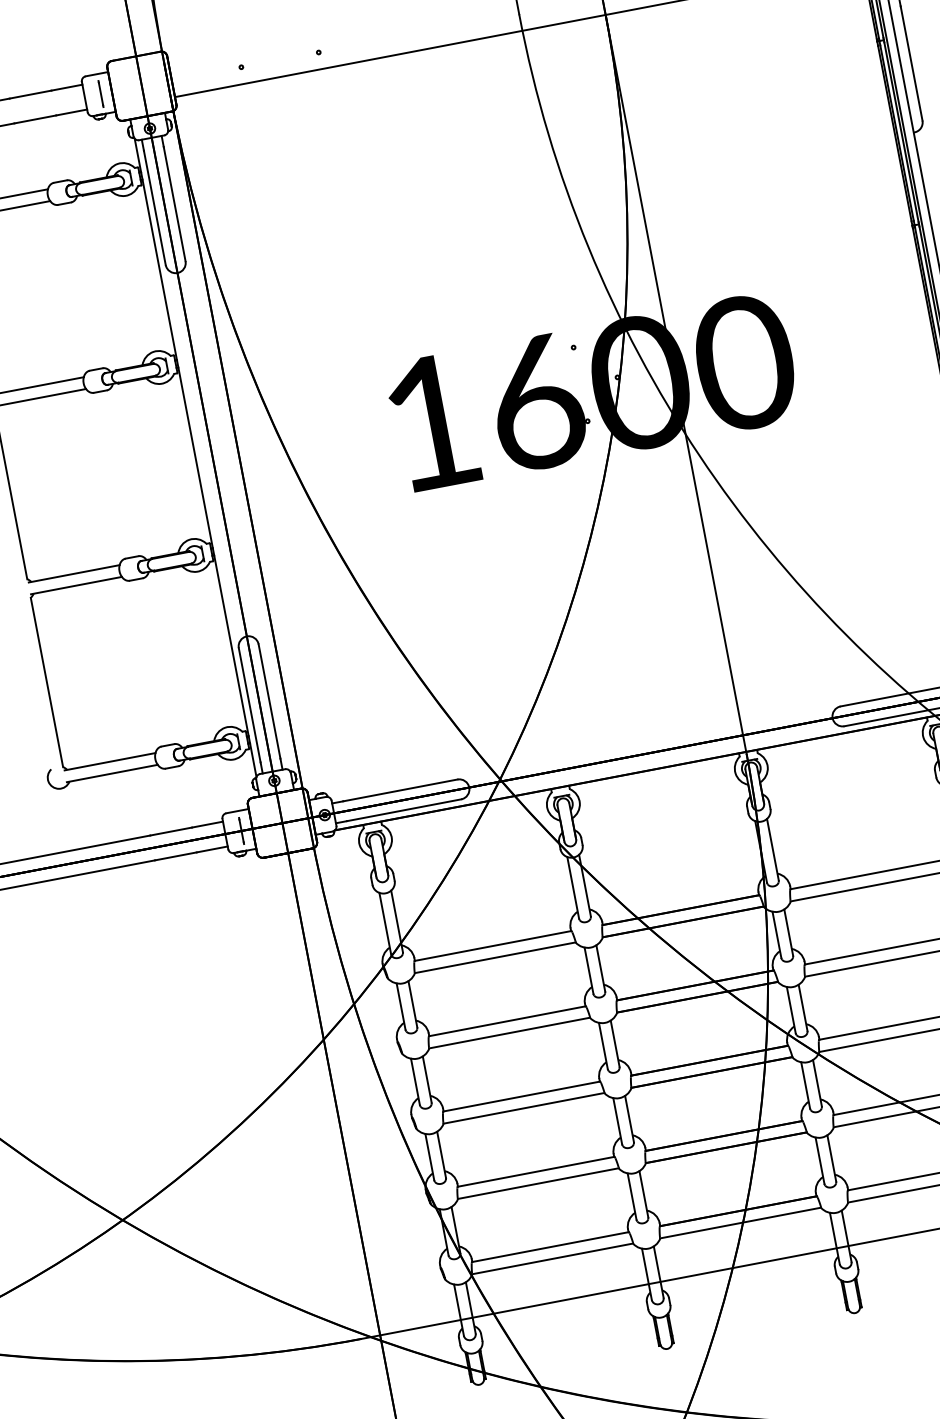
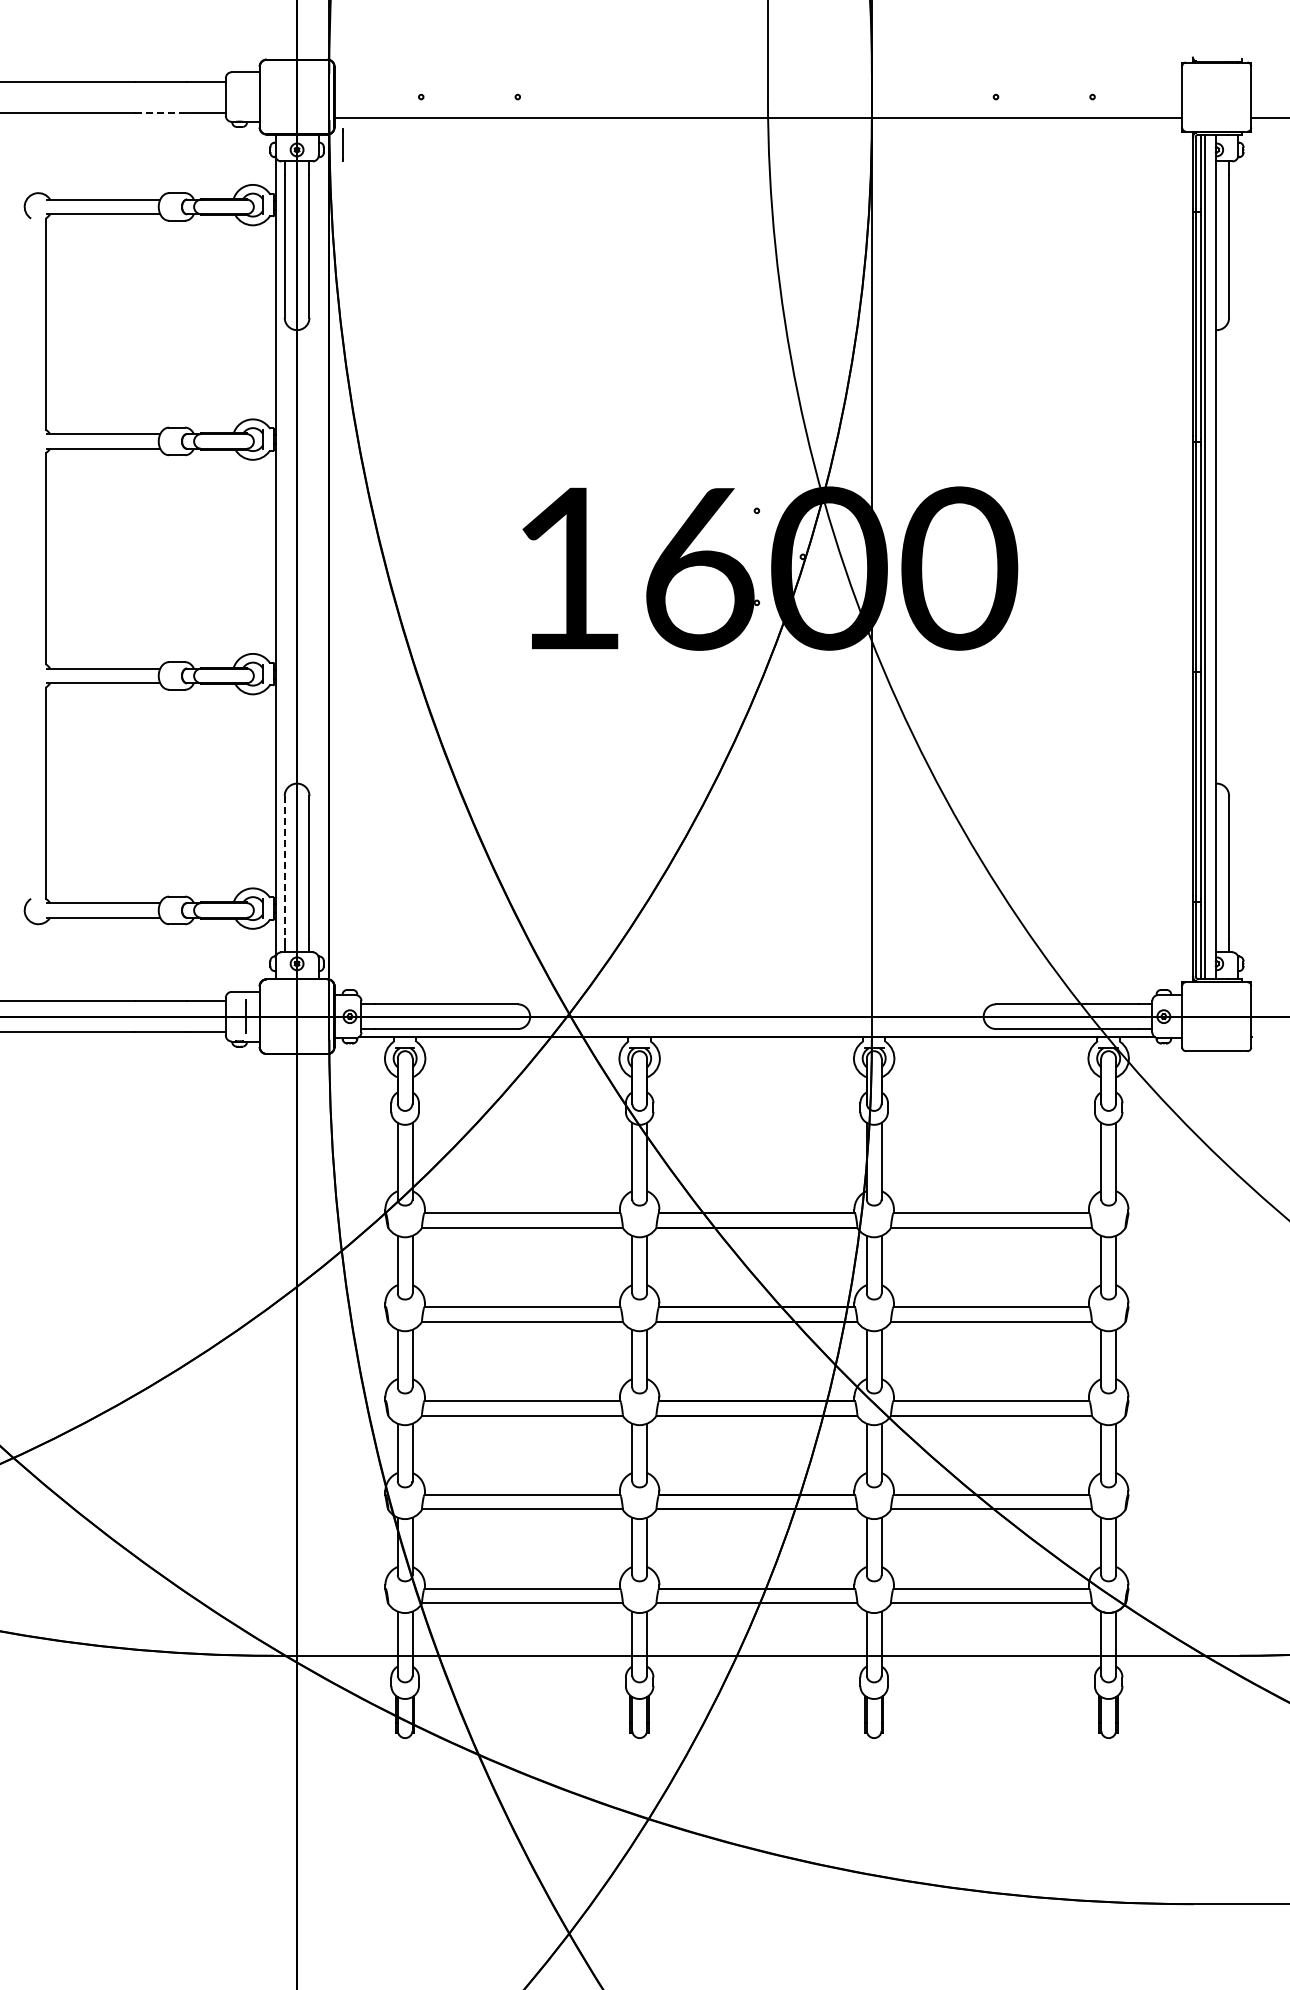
line: (100, 93) -> (342, 144), moved
line: (35, 119) -> (161, 112), solid -> dashed
line: (249, 705) -> (284, 867), solid -> dashed

